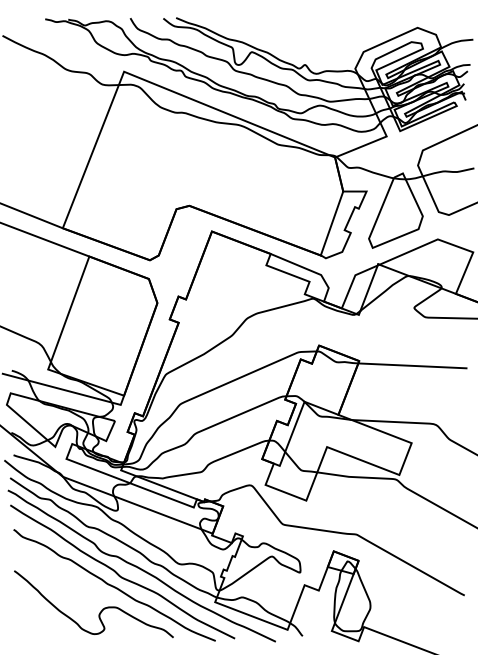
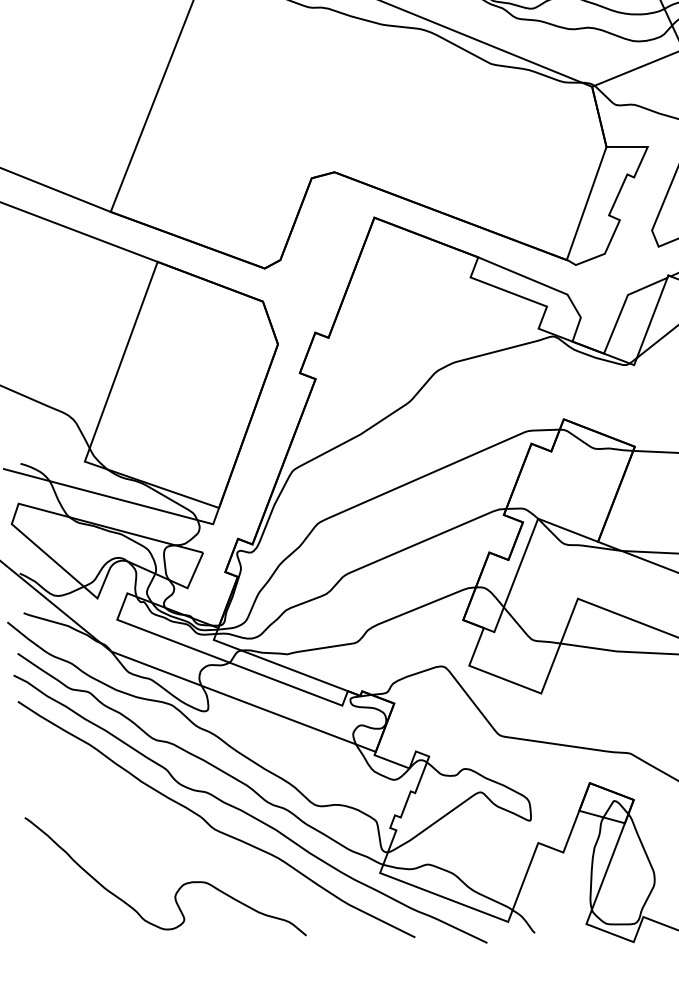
curve: (113, 585) -> (200, 843), removed

